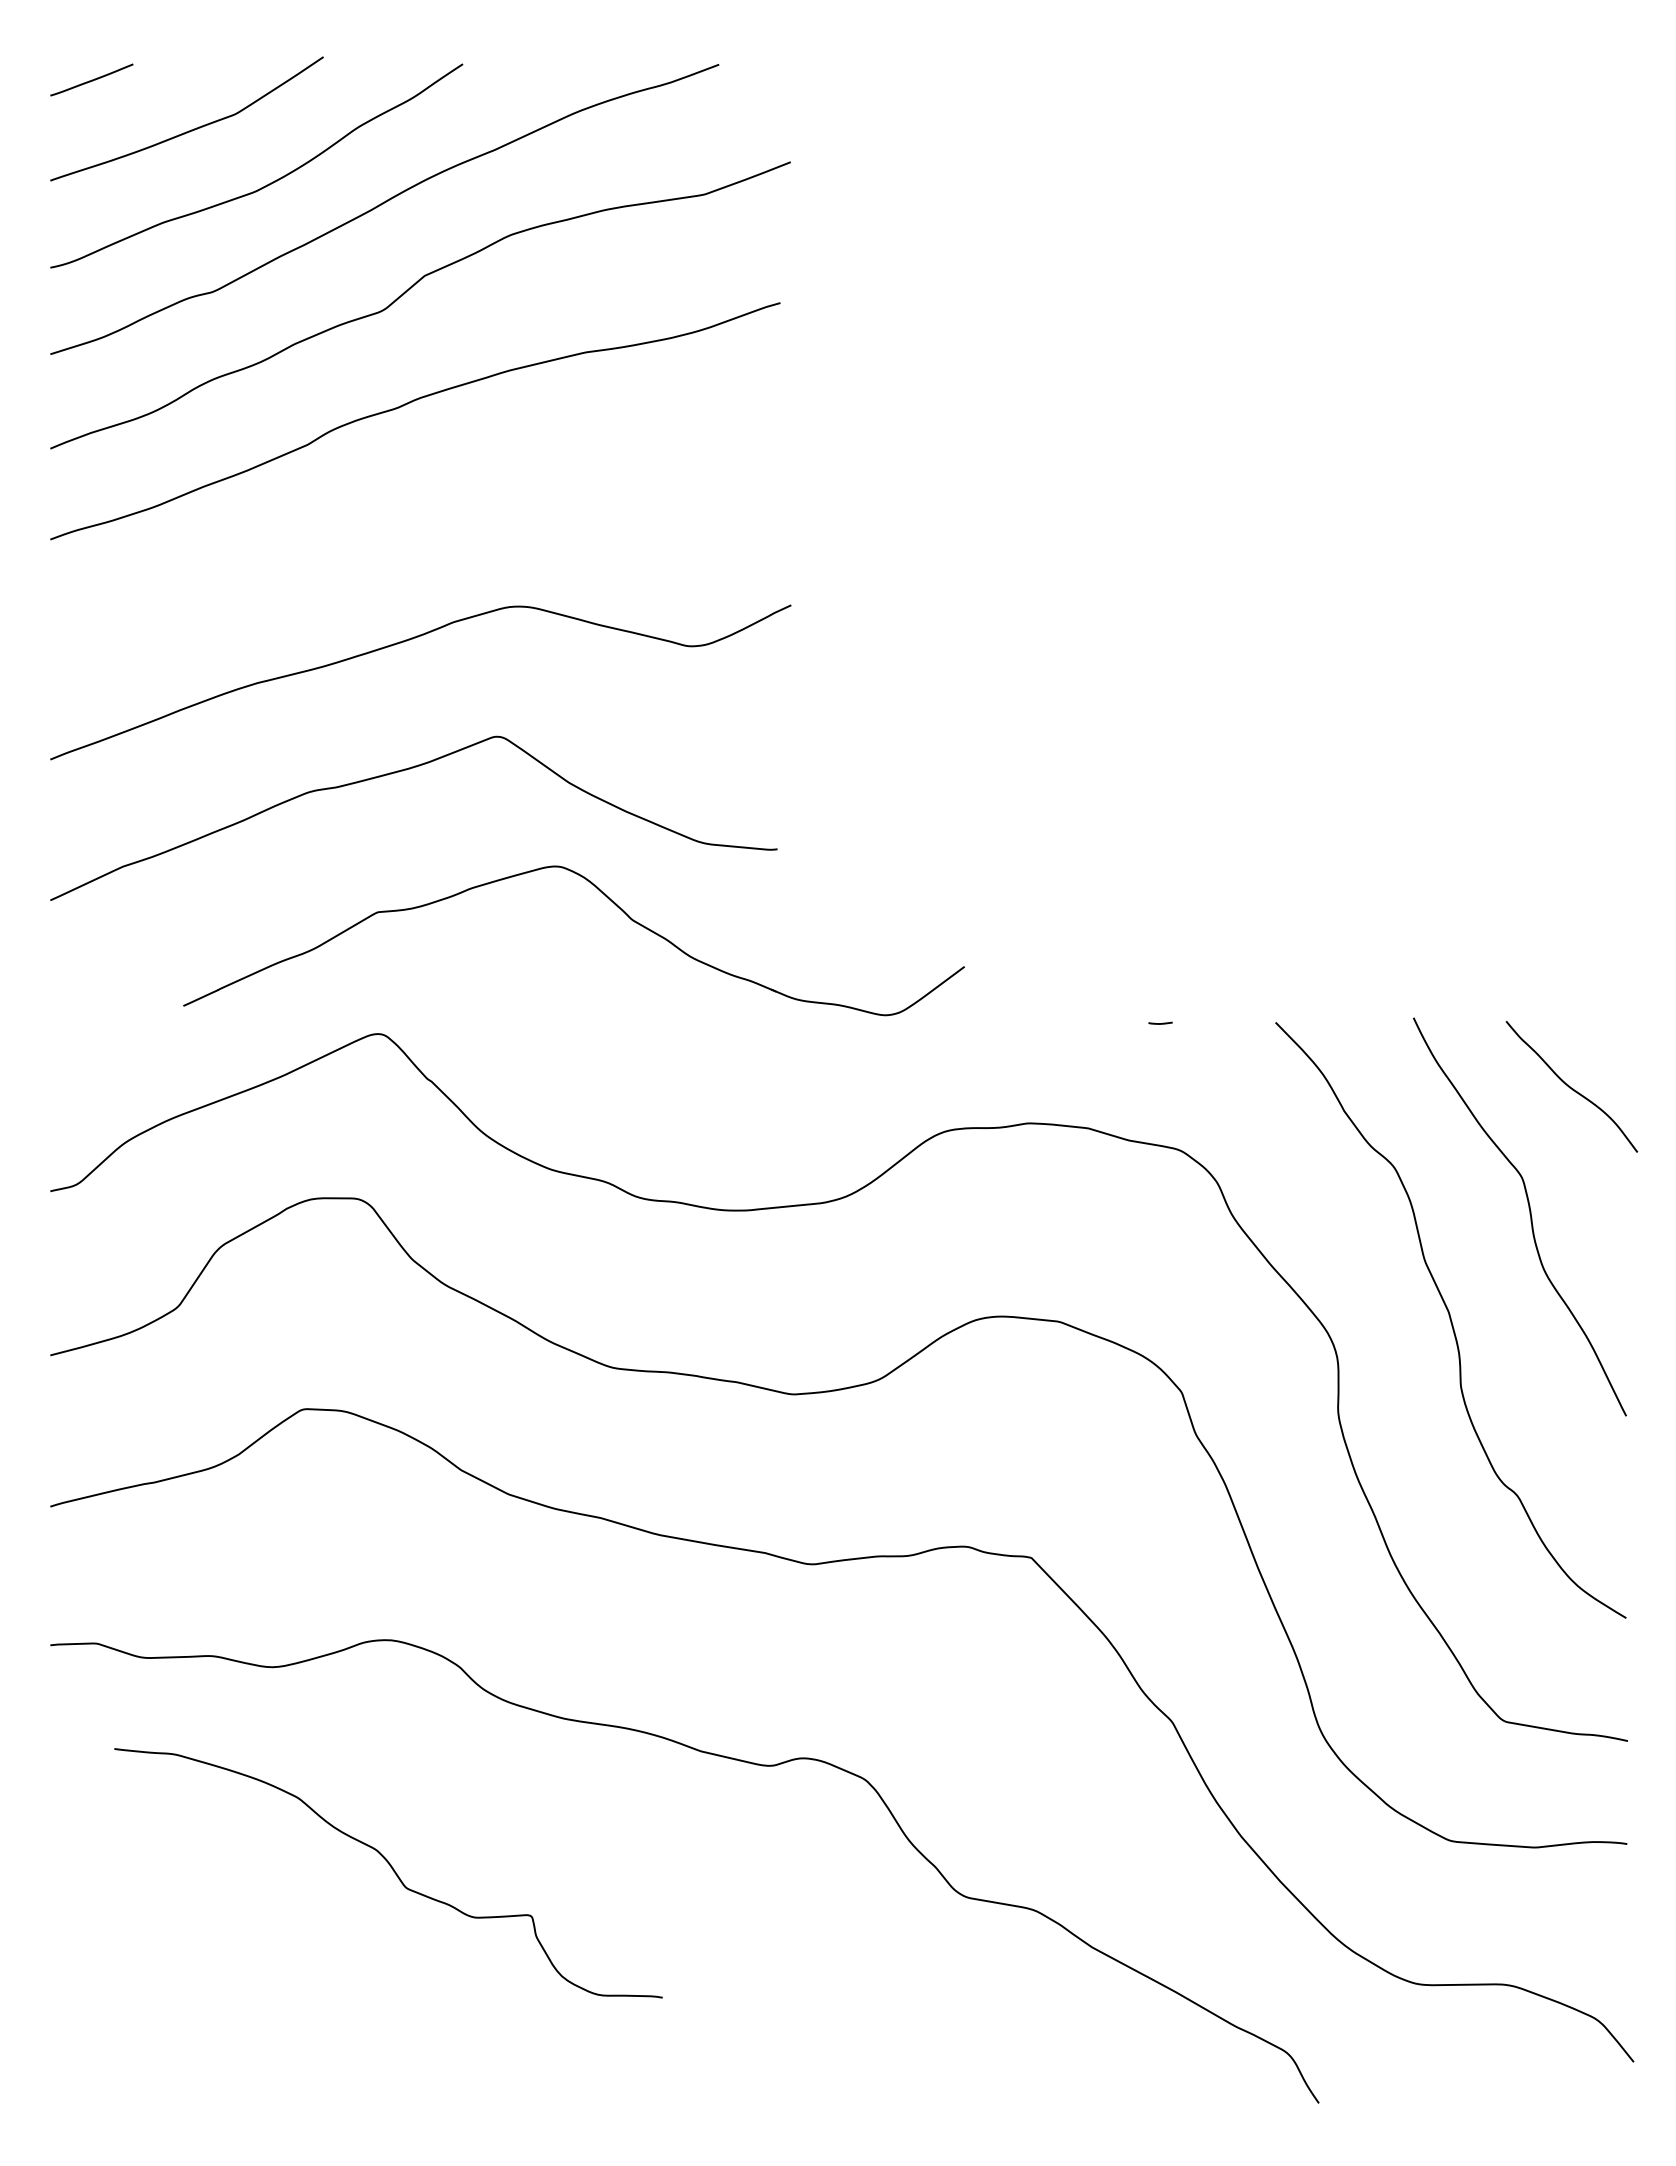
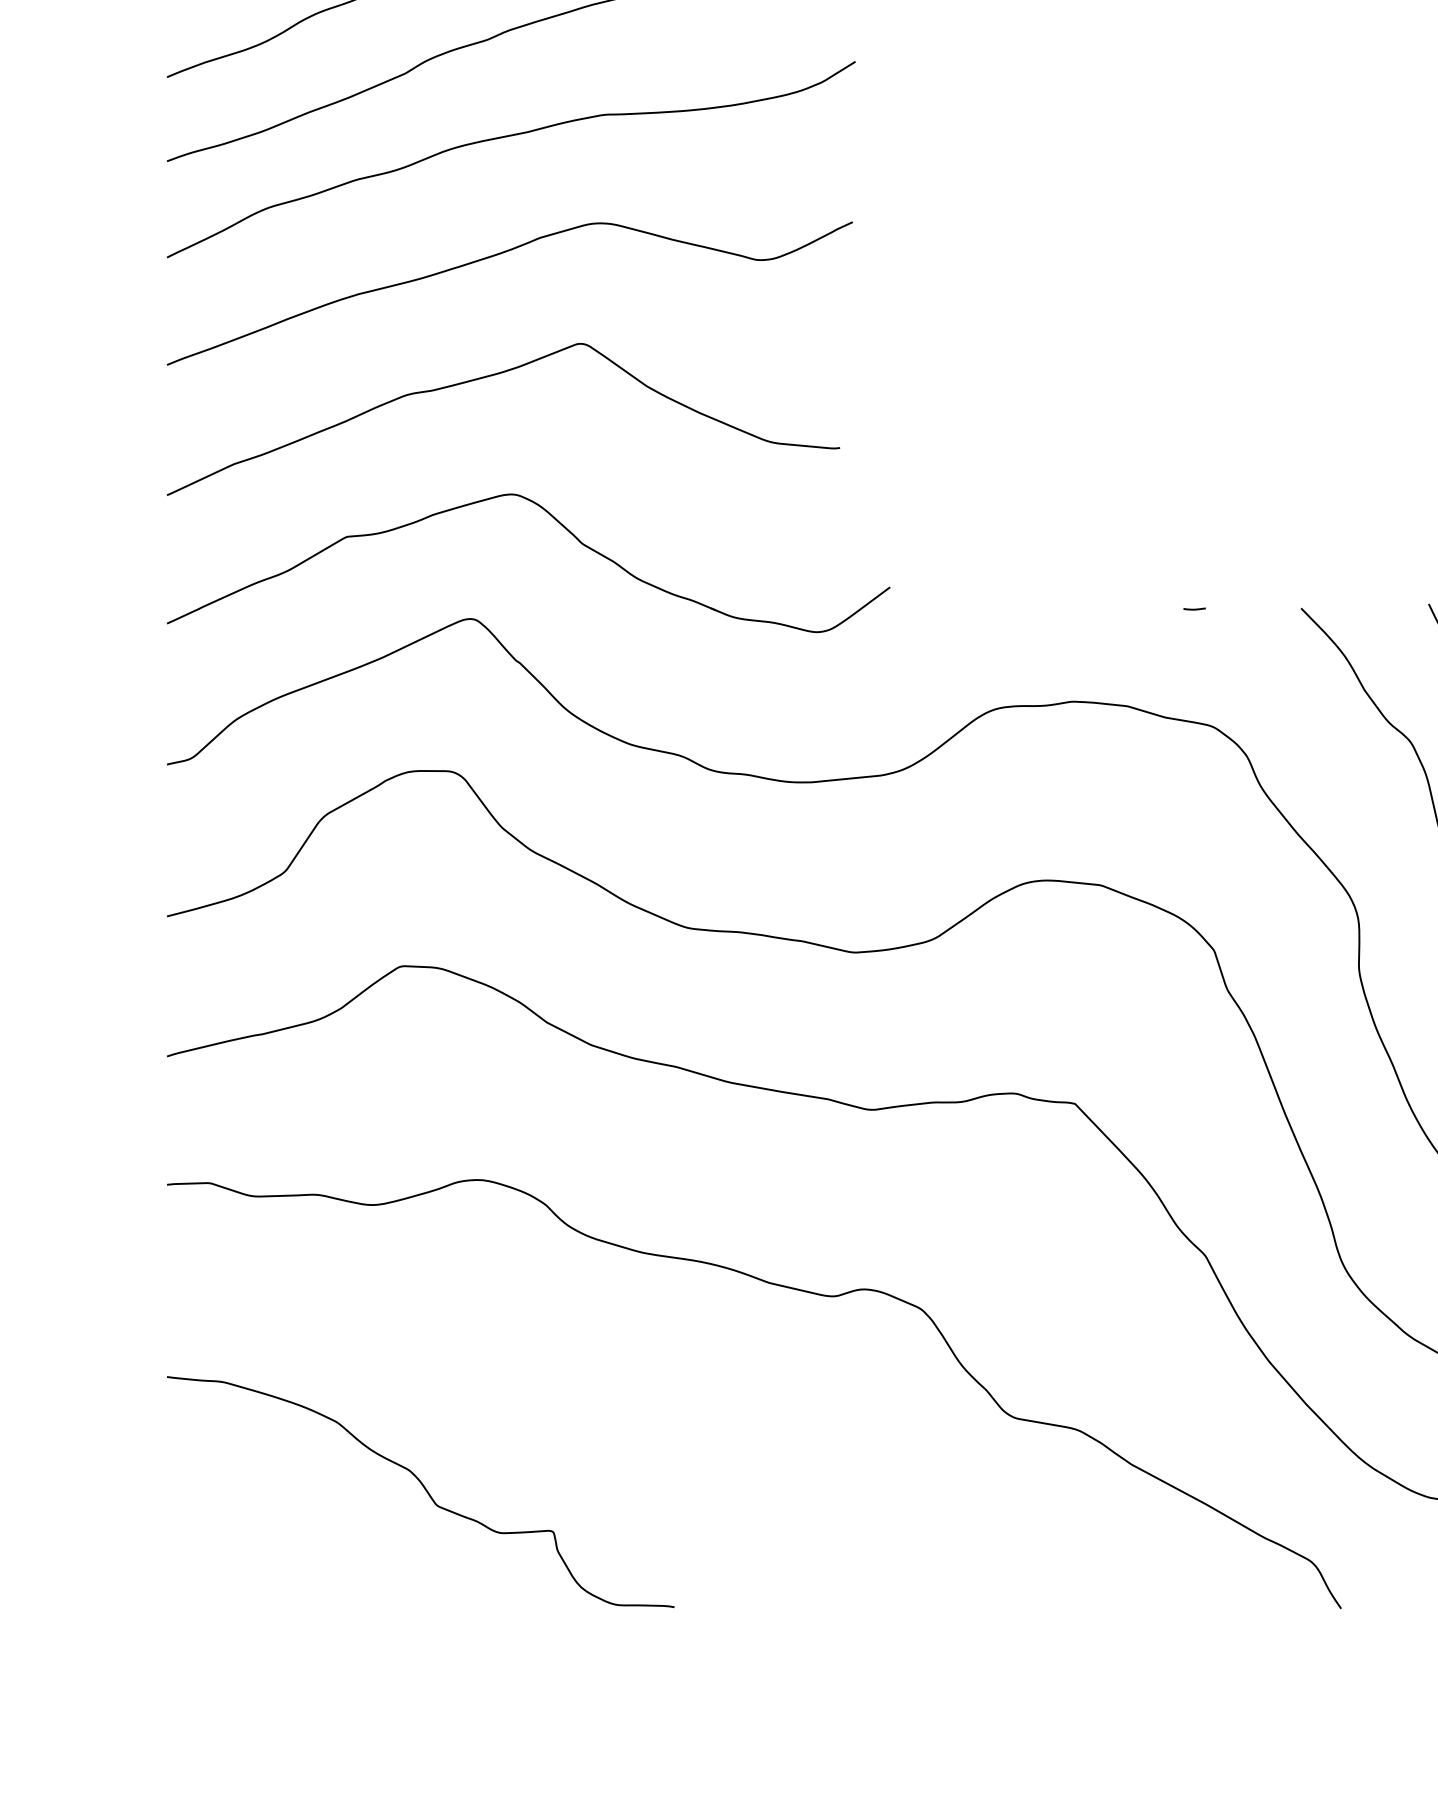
curve: (419, 513) -> (508, 137), added
part: (609, 900) -> (561, 525), moved
curve: (392, 1870) -> (424, 1489), moved

